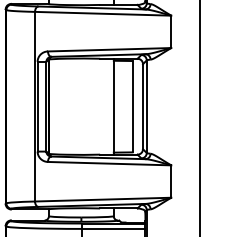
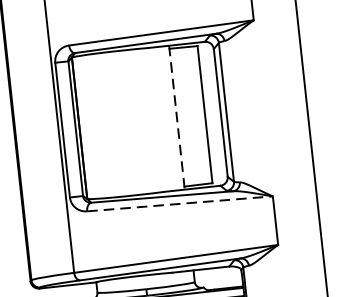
line: (113, 106) -> (176, 117), solid -> dashed
line: (109, 163) -> (179, 203), solid -> dashed

